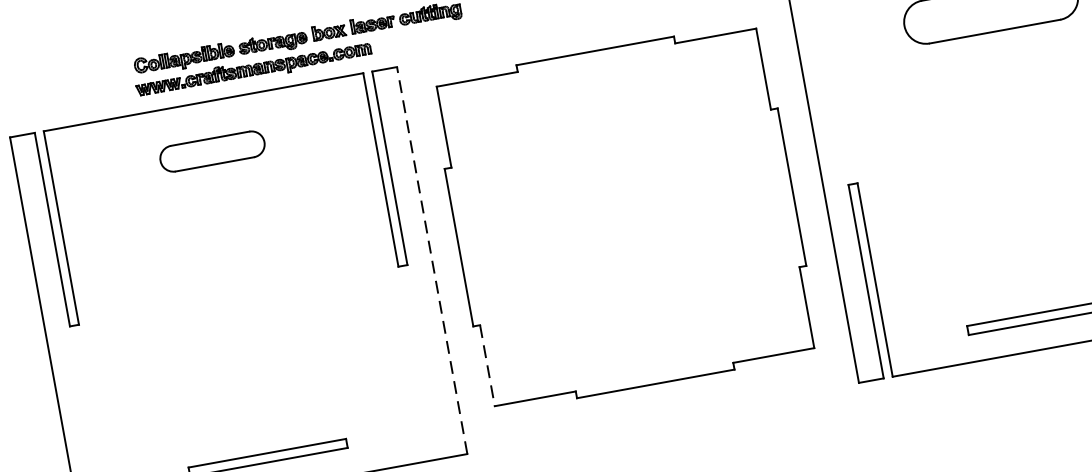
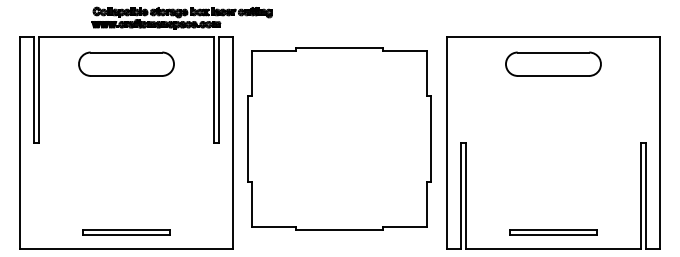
part: (212, 150) -> (126, 63), size x1.67
line: (431, 259) -> (232, 142), dashed -> solid
line: (486, 366) -> (251, 204), dashed -> solid

